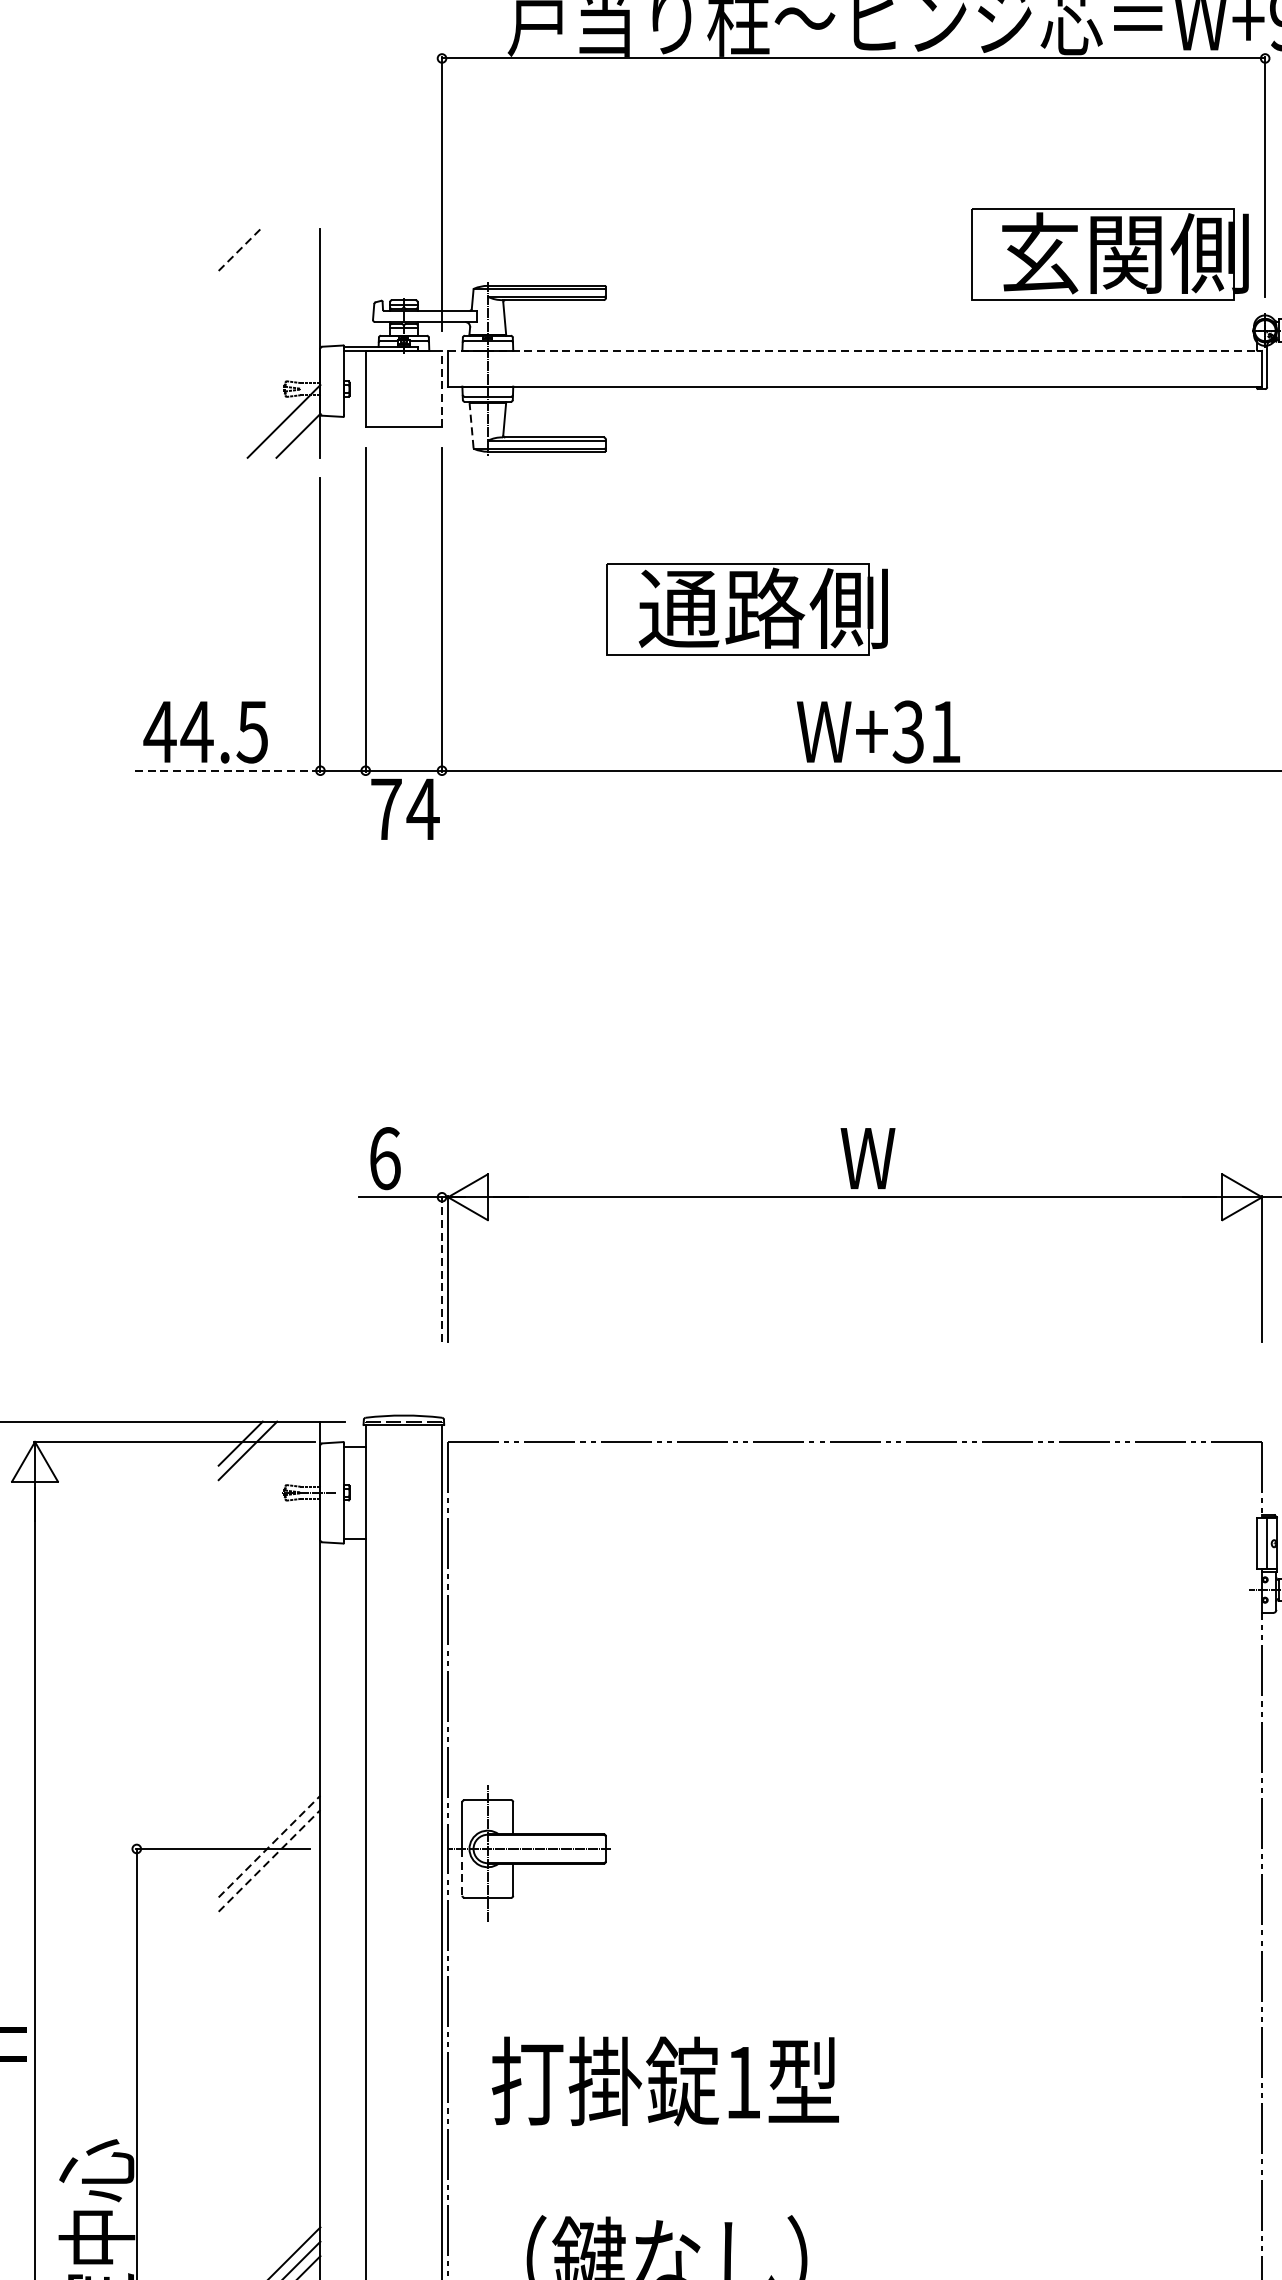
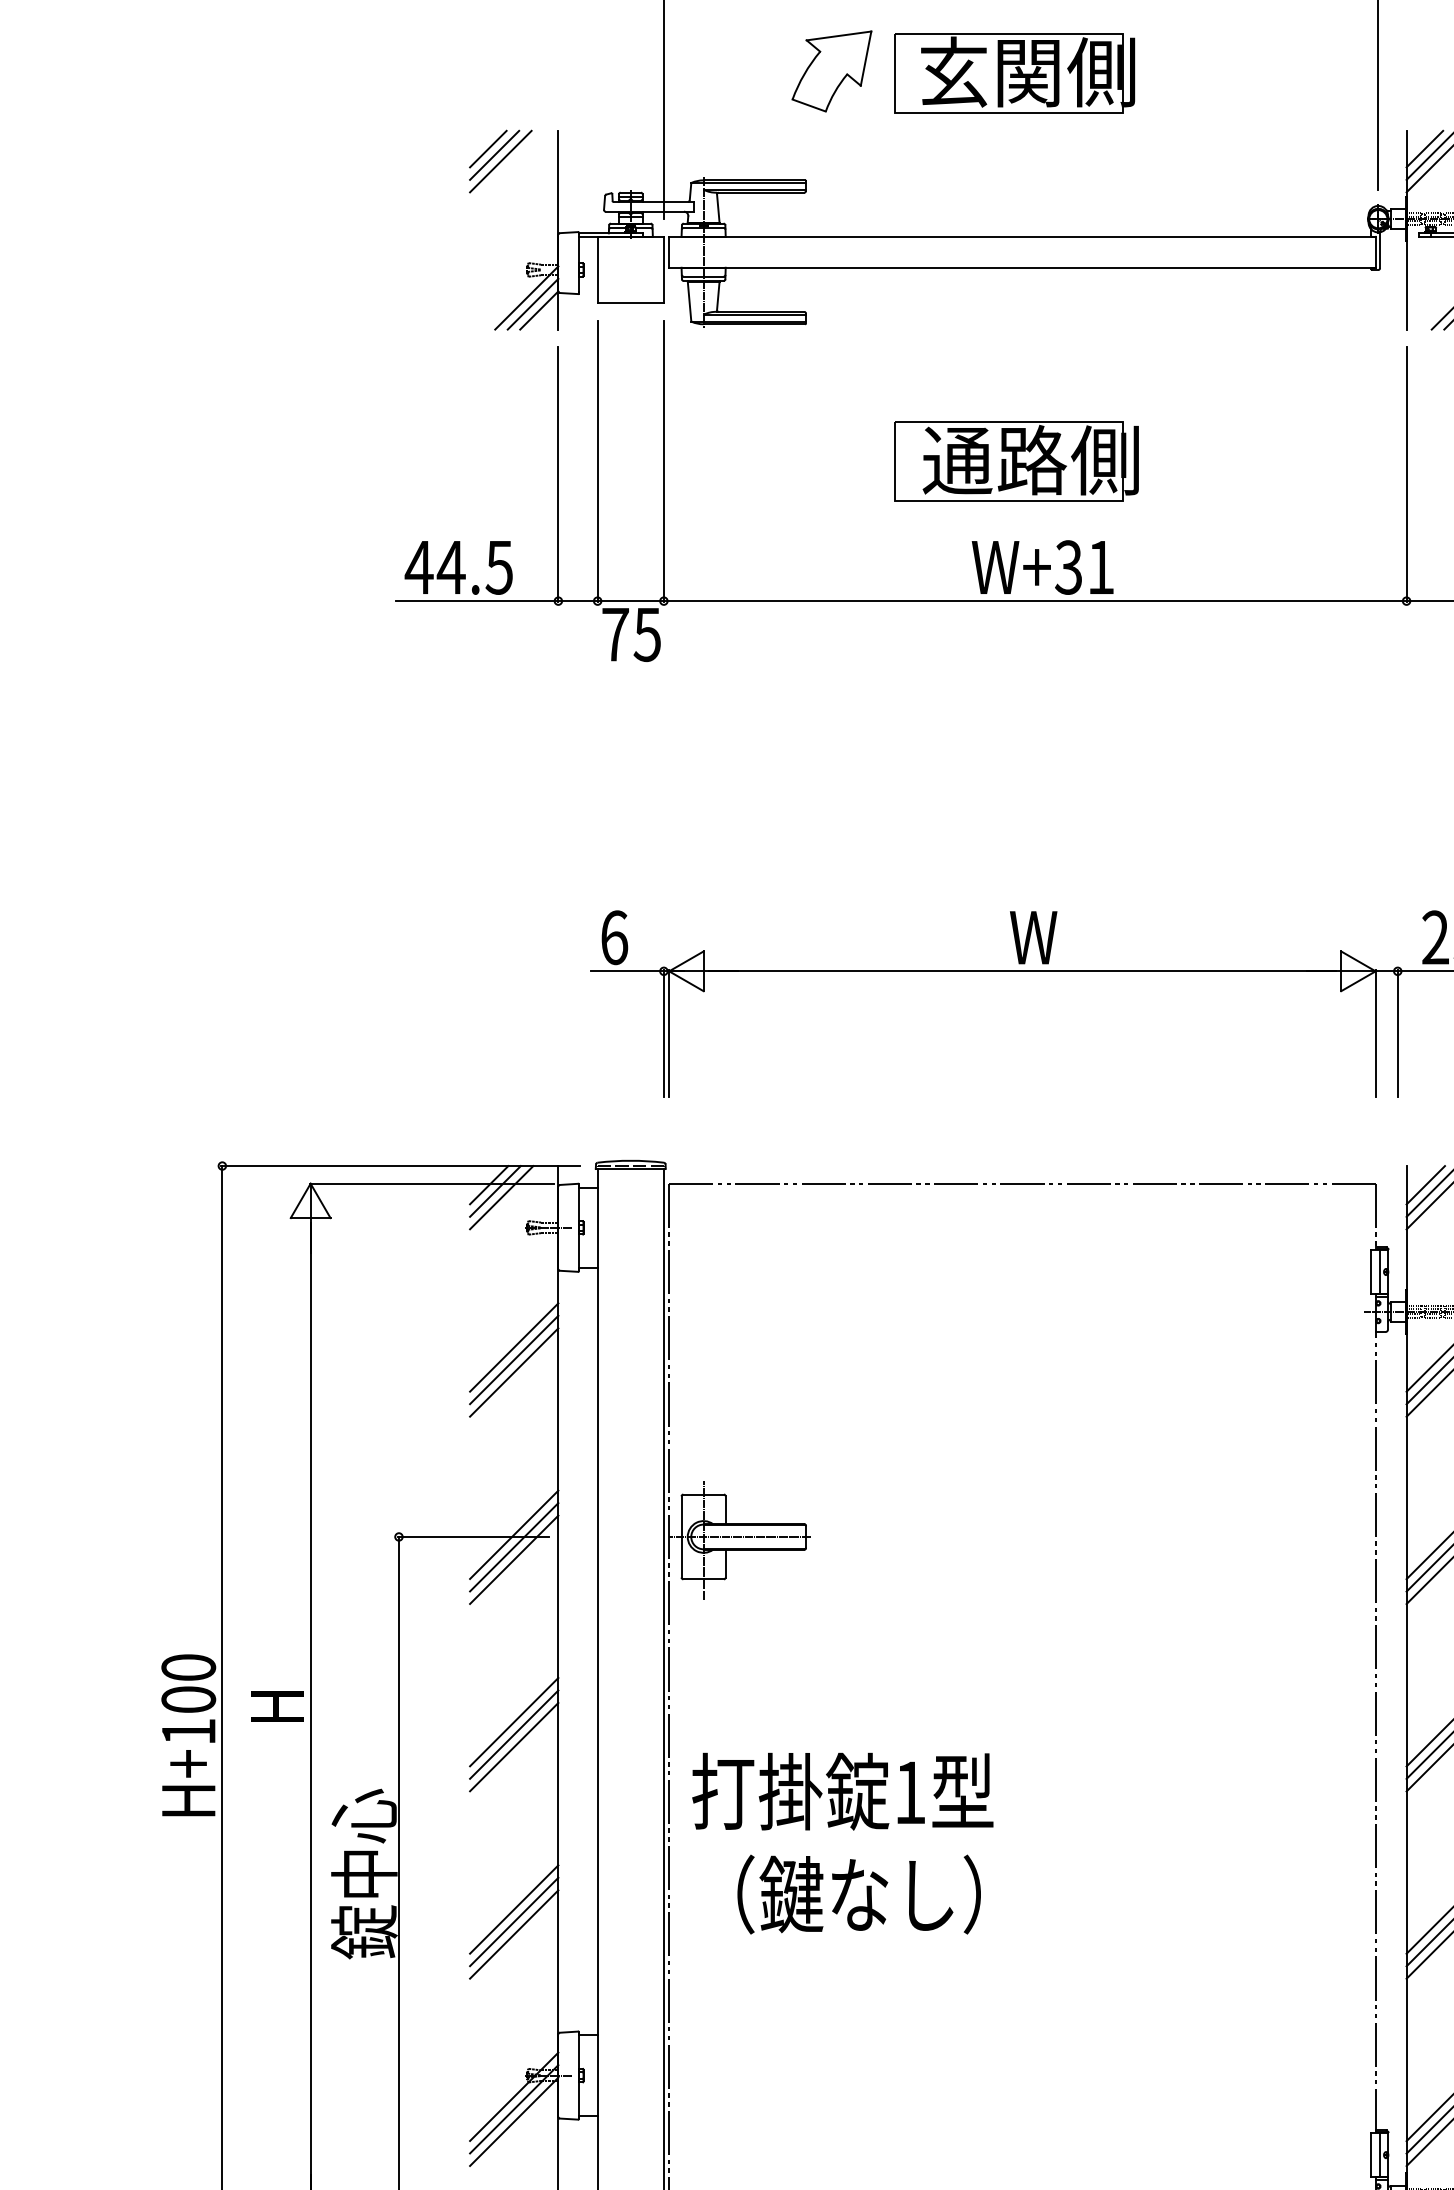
part: (635, 160) -> (831, 71), added
line: (239, 250) -> (488, 149), dashed -> solid
part: (1109, 254) -> (1014, 73), moved
line: (246, 256) -> (494, 154), added
line: (253, 264) -> (500, 161), added
line: (855, 350) -> (1022, 236), dashed -> solid
line: (441, 388) -> (663, 269), dashed -> solid
line: (471, 425) -> (689, 301), dashed -> solid
line: (290, 427) -> (532, 303), added
part: (746, 609) -> (1016, 461), moved
line: (227, 771) -> (477, 601), dashed -> solid
text: (423, 810) -> (647, 635), 74 -> 75
line: (441, 1268) -> (663, 1033), dashed -> solid
line: (254, 1457) -> (501, 1197), added
line: (269, 1630) -> (514, 1347), added
line: (269, 1644) -> (514, 1359), added
line: (269, 1659) -> (514, 1372), added
line: (269, 1846) -> (514, 1534), dashed -> solid
line: (269, 1859) -> (514, 1546), dashed -> solid
line: (462, 1872) -> (681, 1557), dashed -> solid
line: (269, 1874) -> (514, 1559), added
line: (269, 2061) -> (514, 1721), added
line: (269, 2076) -> (514, 1734), added
text: (665, 2081) -> (842, 1791), moved
line: (269, 2090) -> (514, 1746), added

